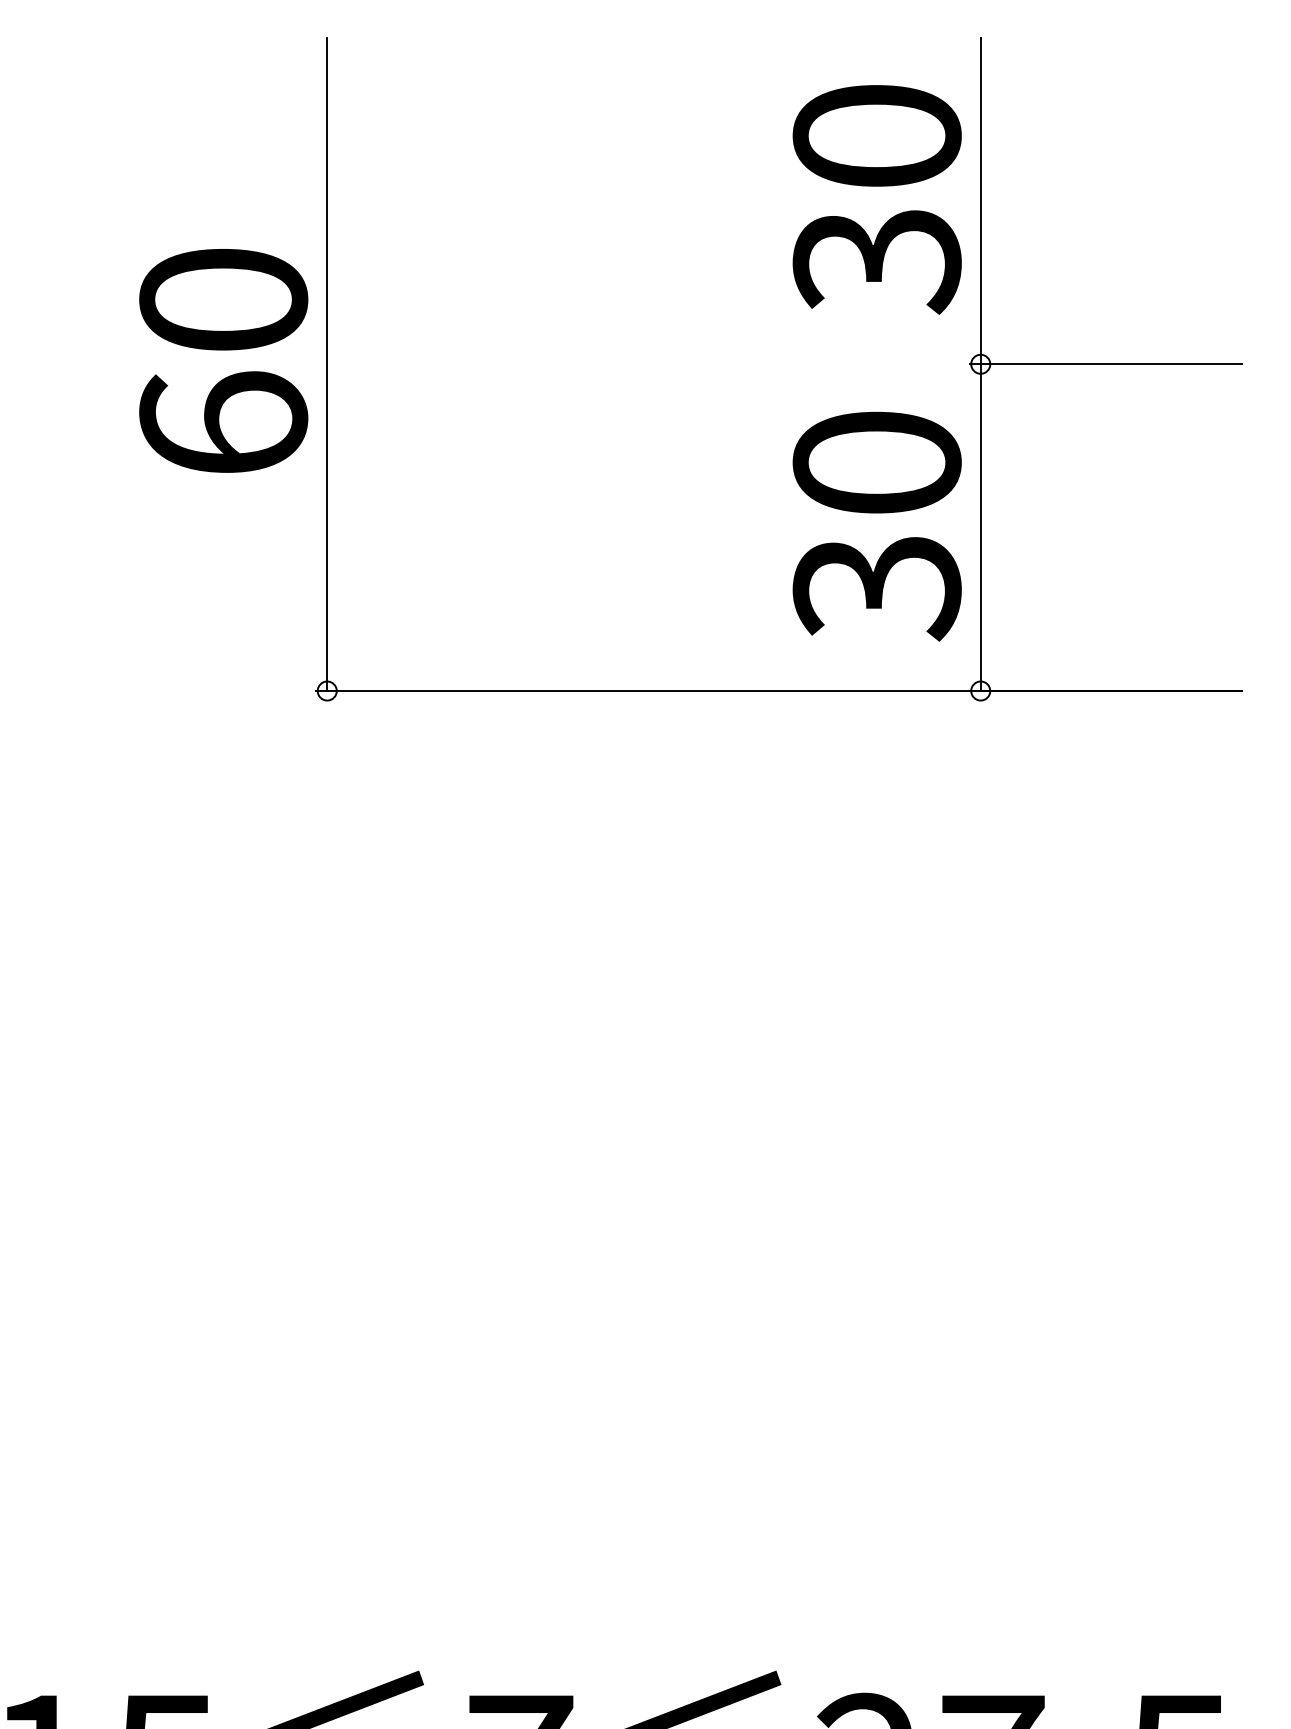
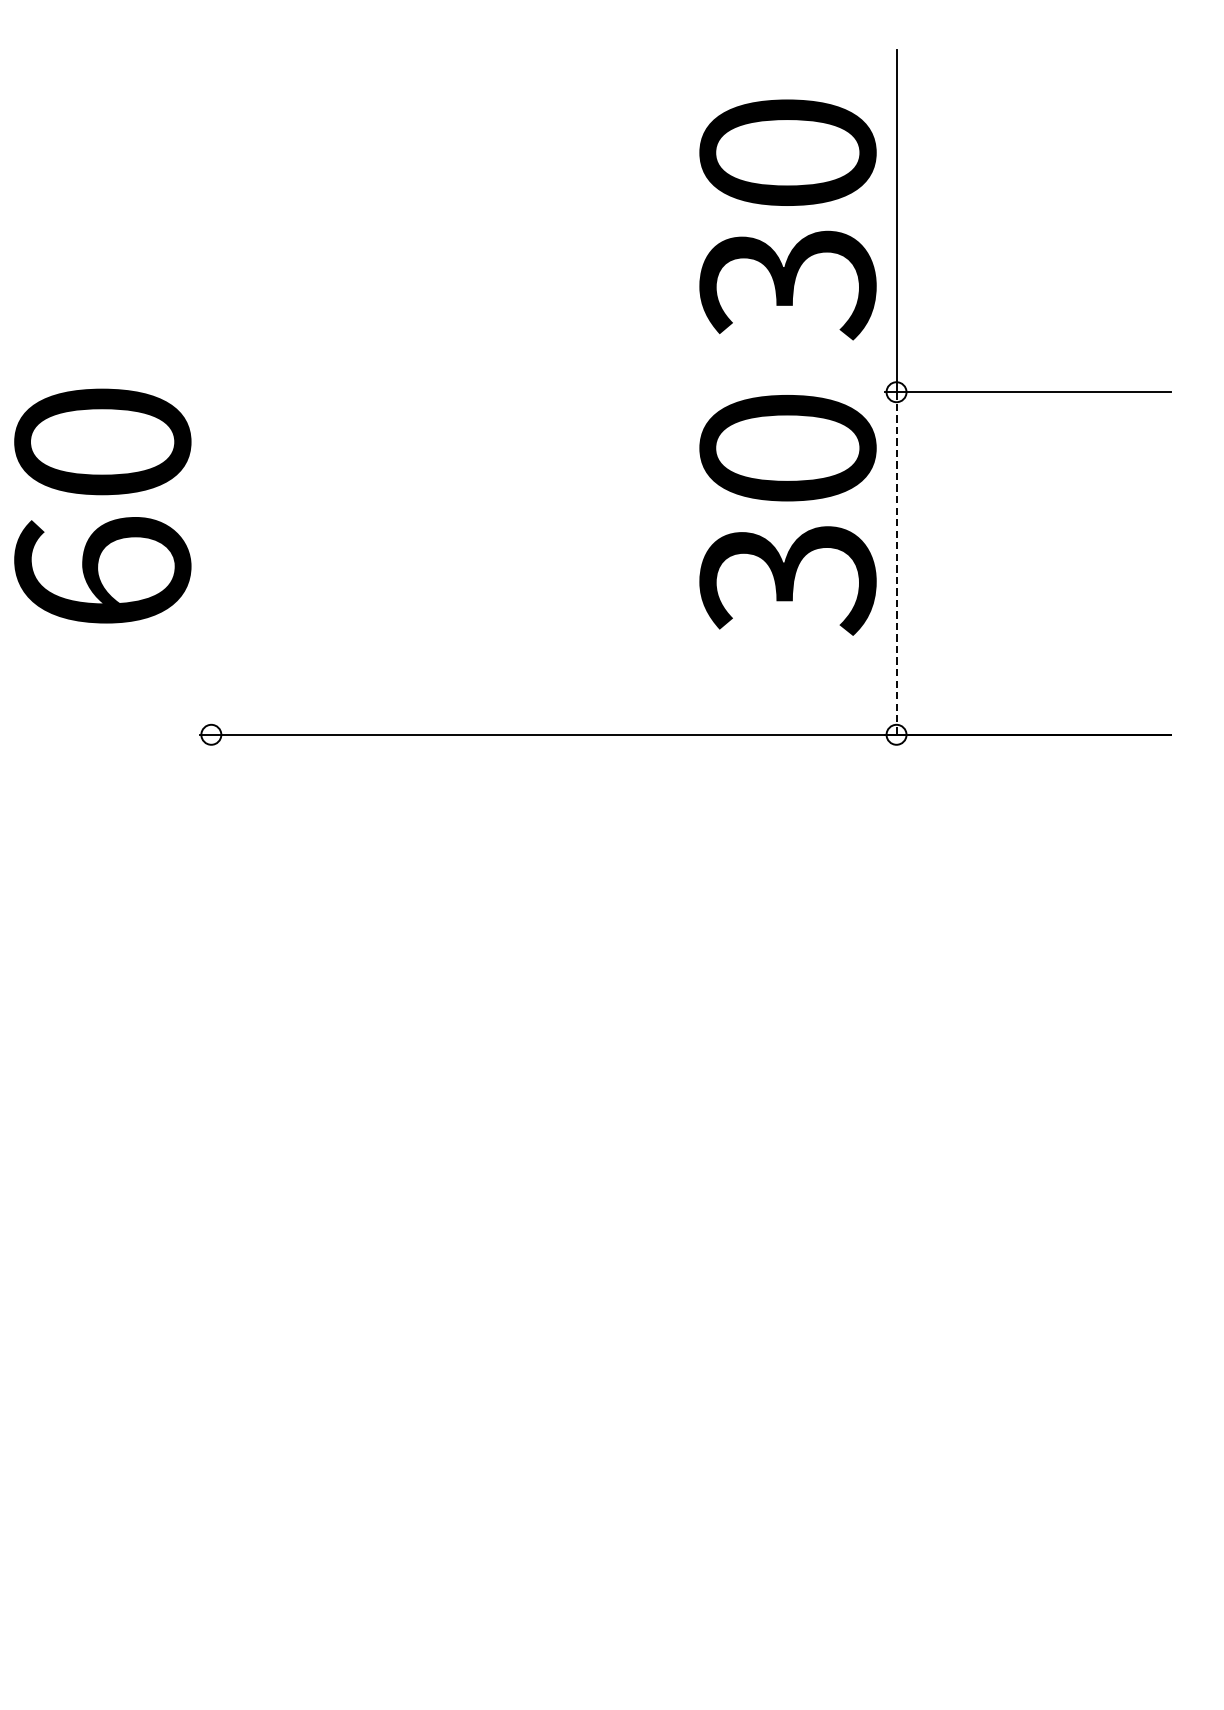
text: (223, 360) -> (102, 505), moved
line: (327, 364) -> (211, 392), removed
text: (876, 526) -> (787, 515), moved
line: (980, 528) -> (896, 564), solid -> dashed

